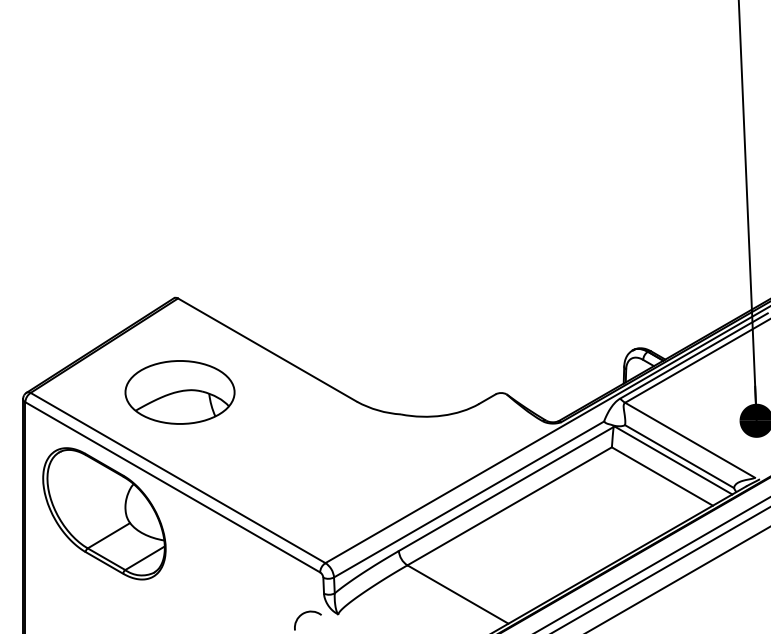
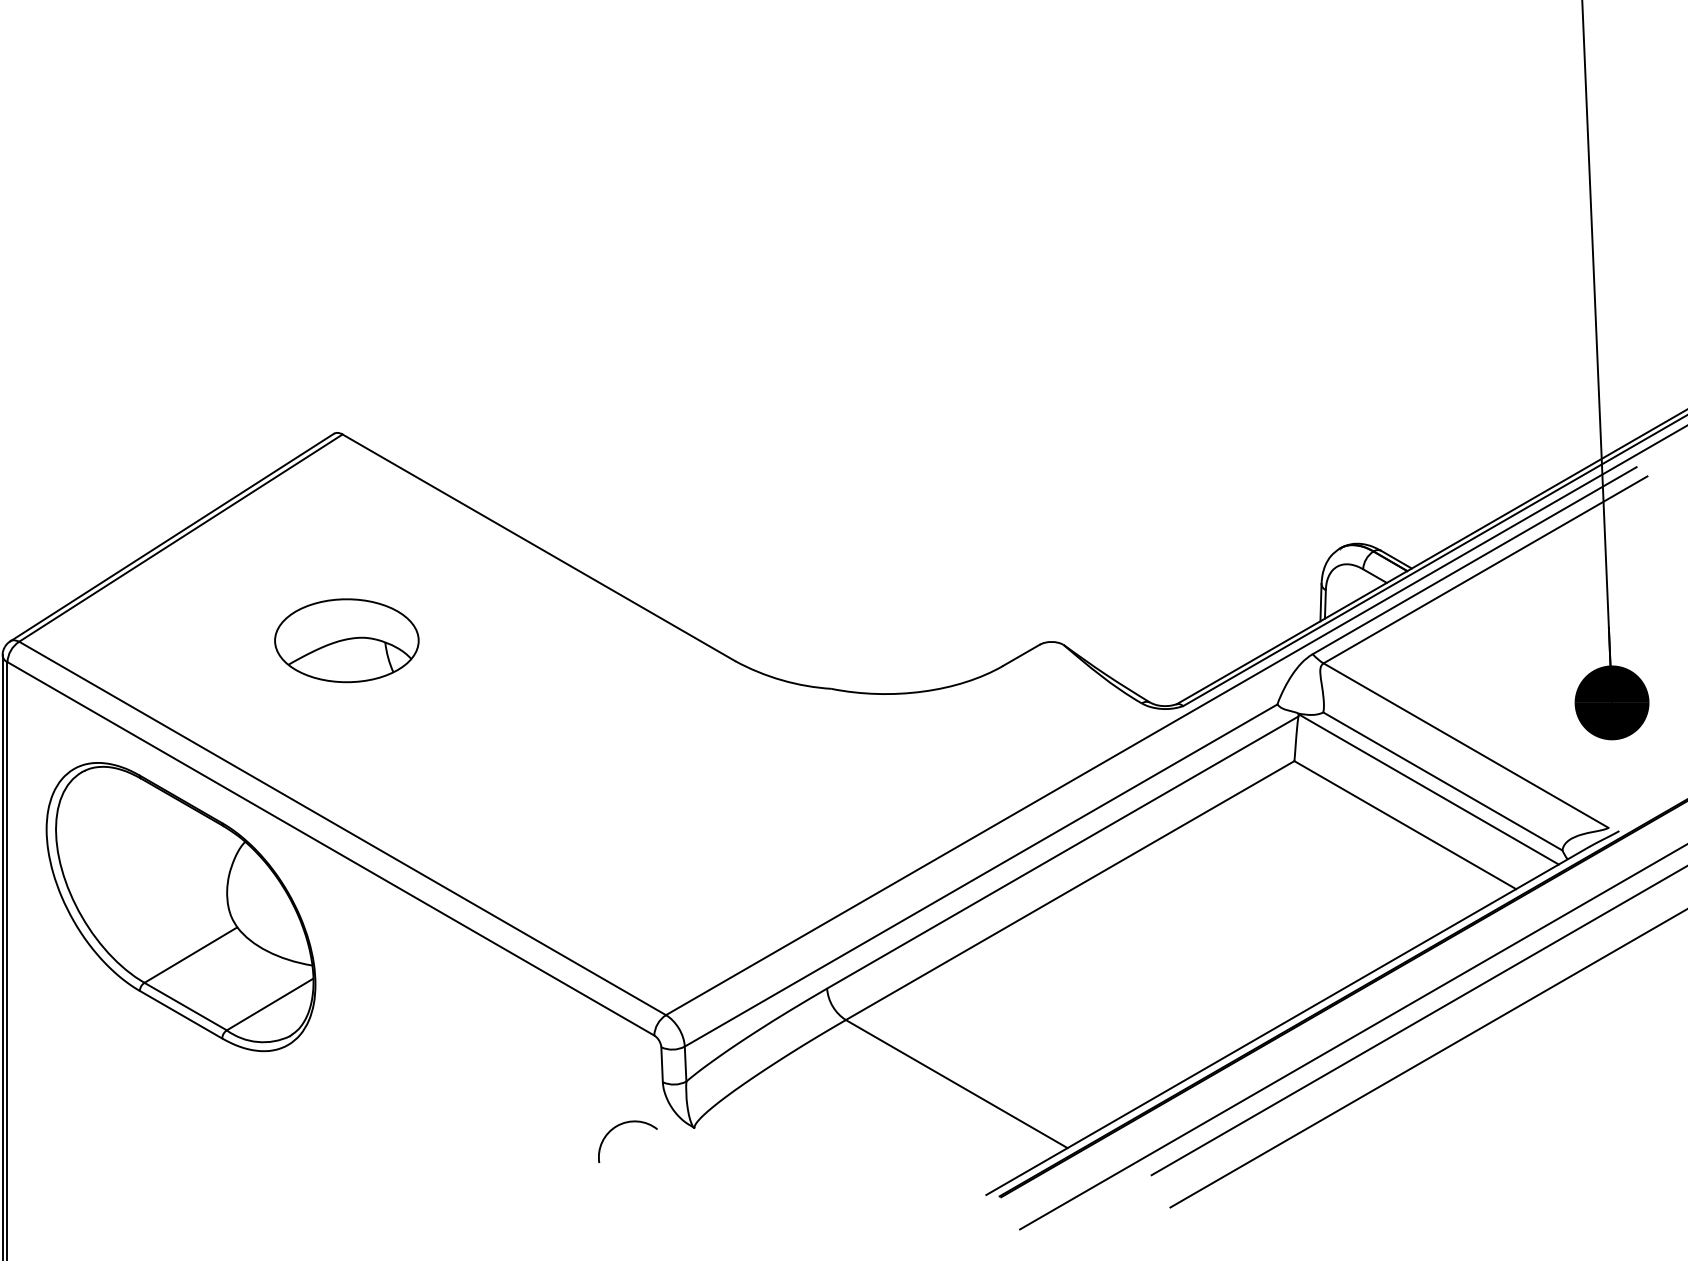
part: (179, 392) -> (345, 640), size x0.6

